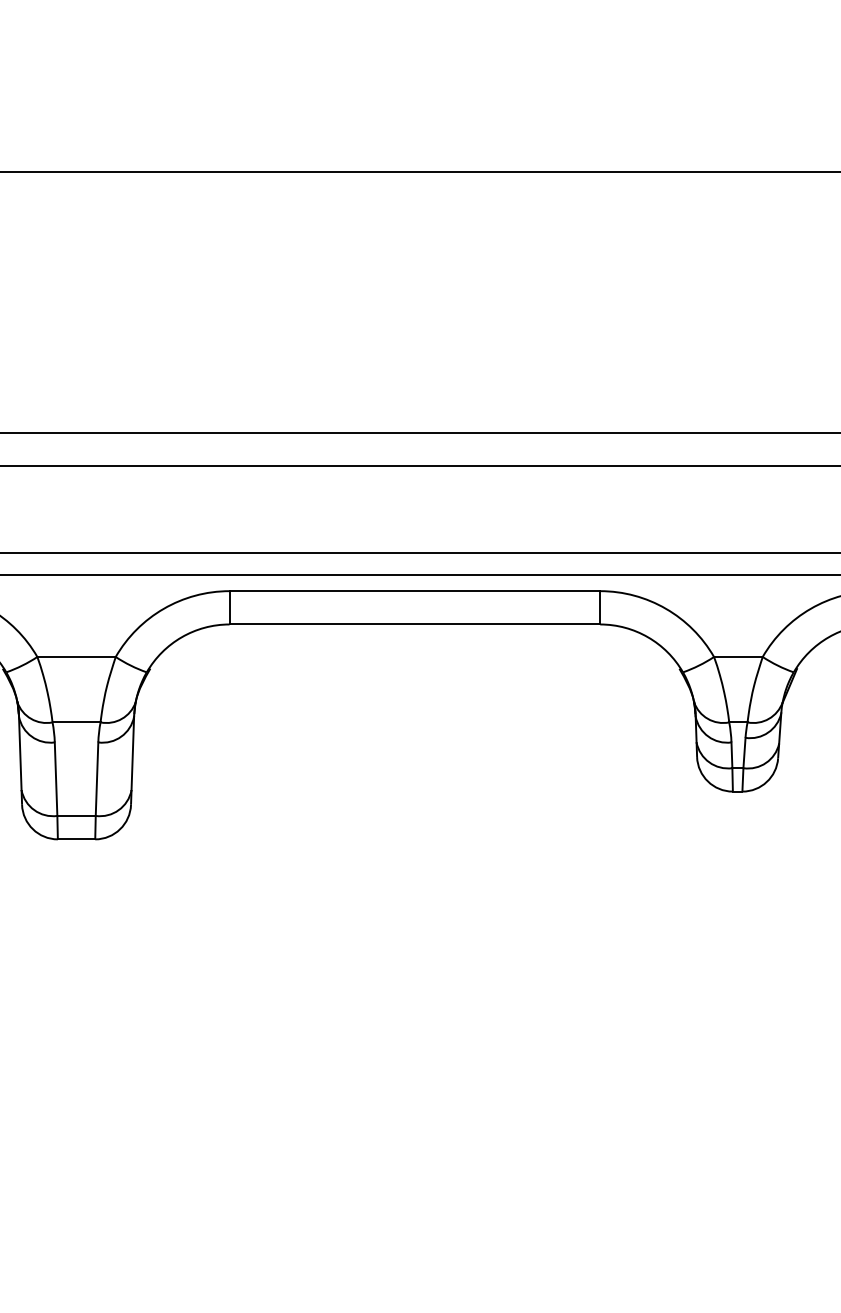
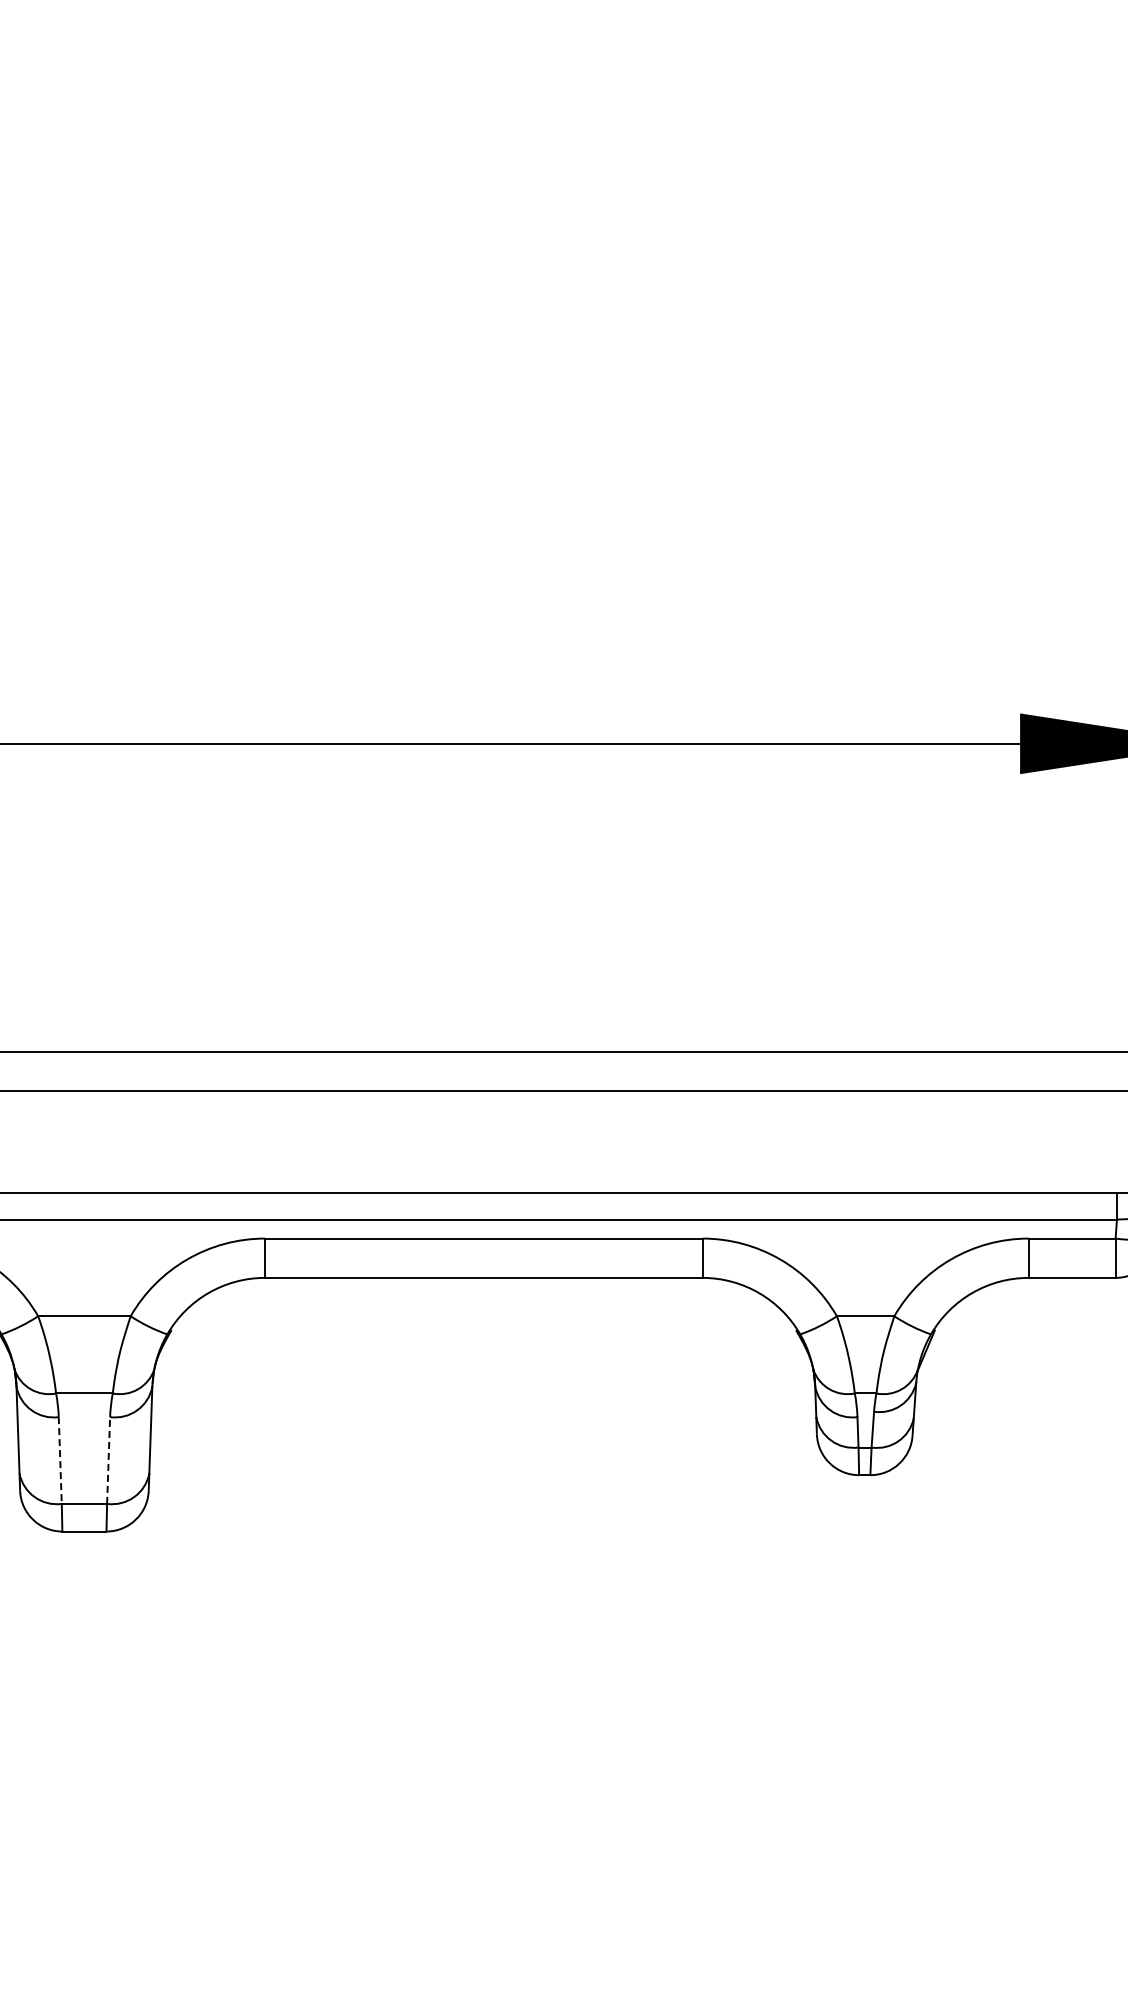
line: (96, 779) -> (108, 1460), solid -> dashed
line: (56, 780) -> (60, 1461), solid -> dashed

